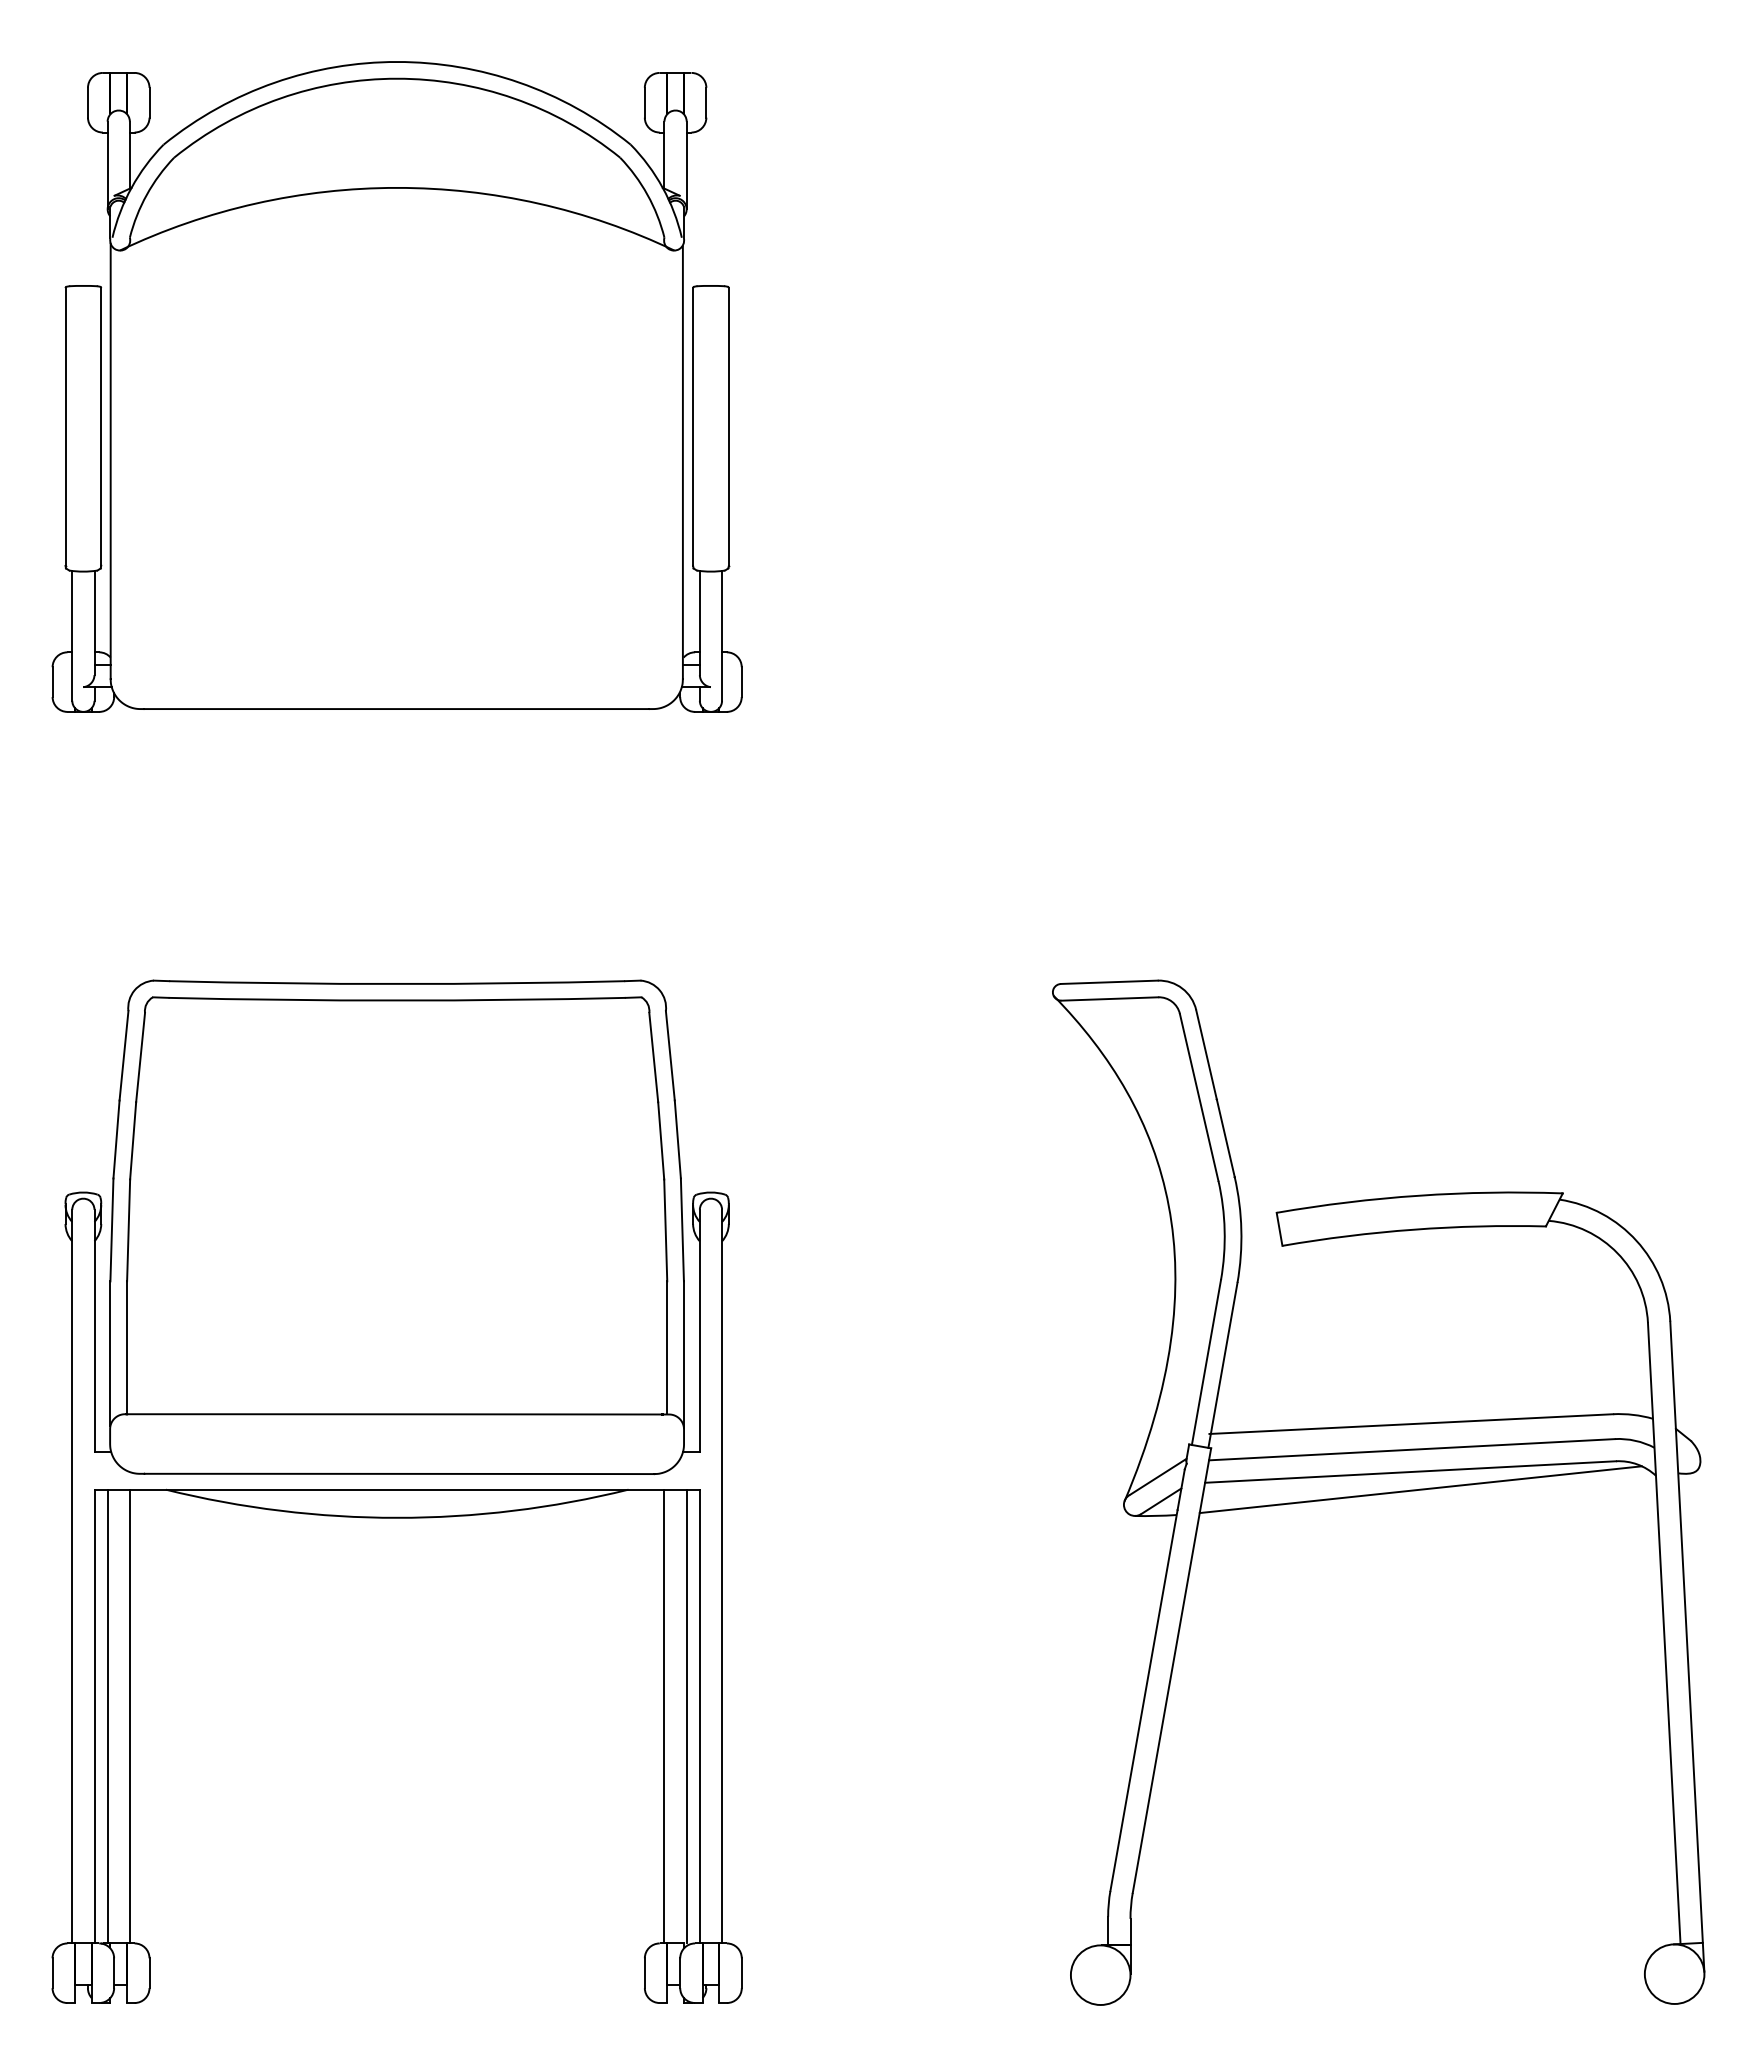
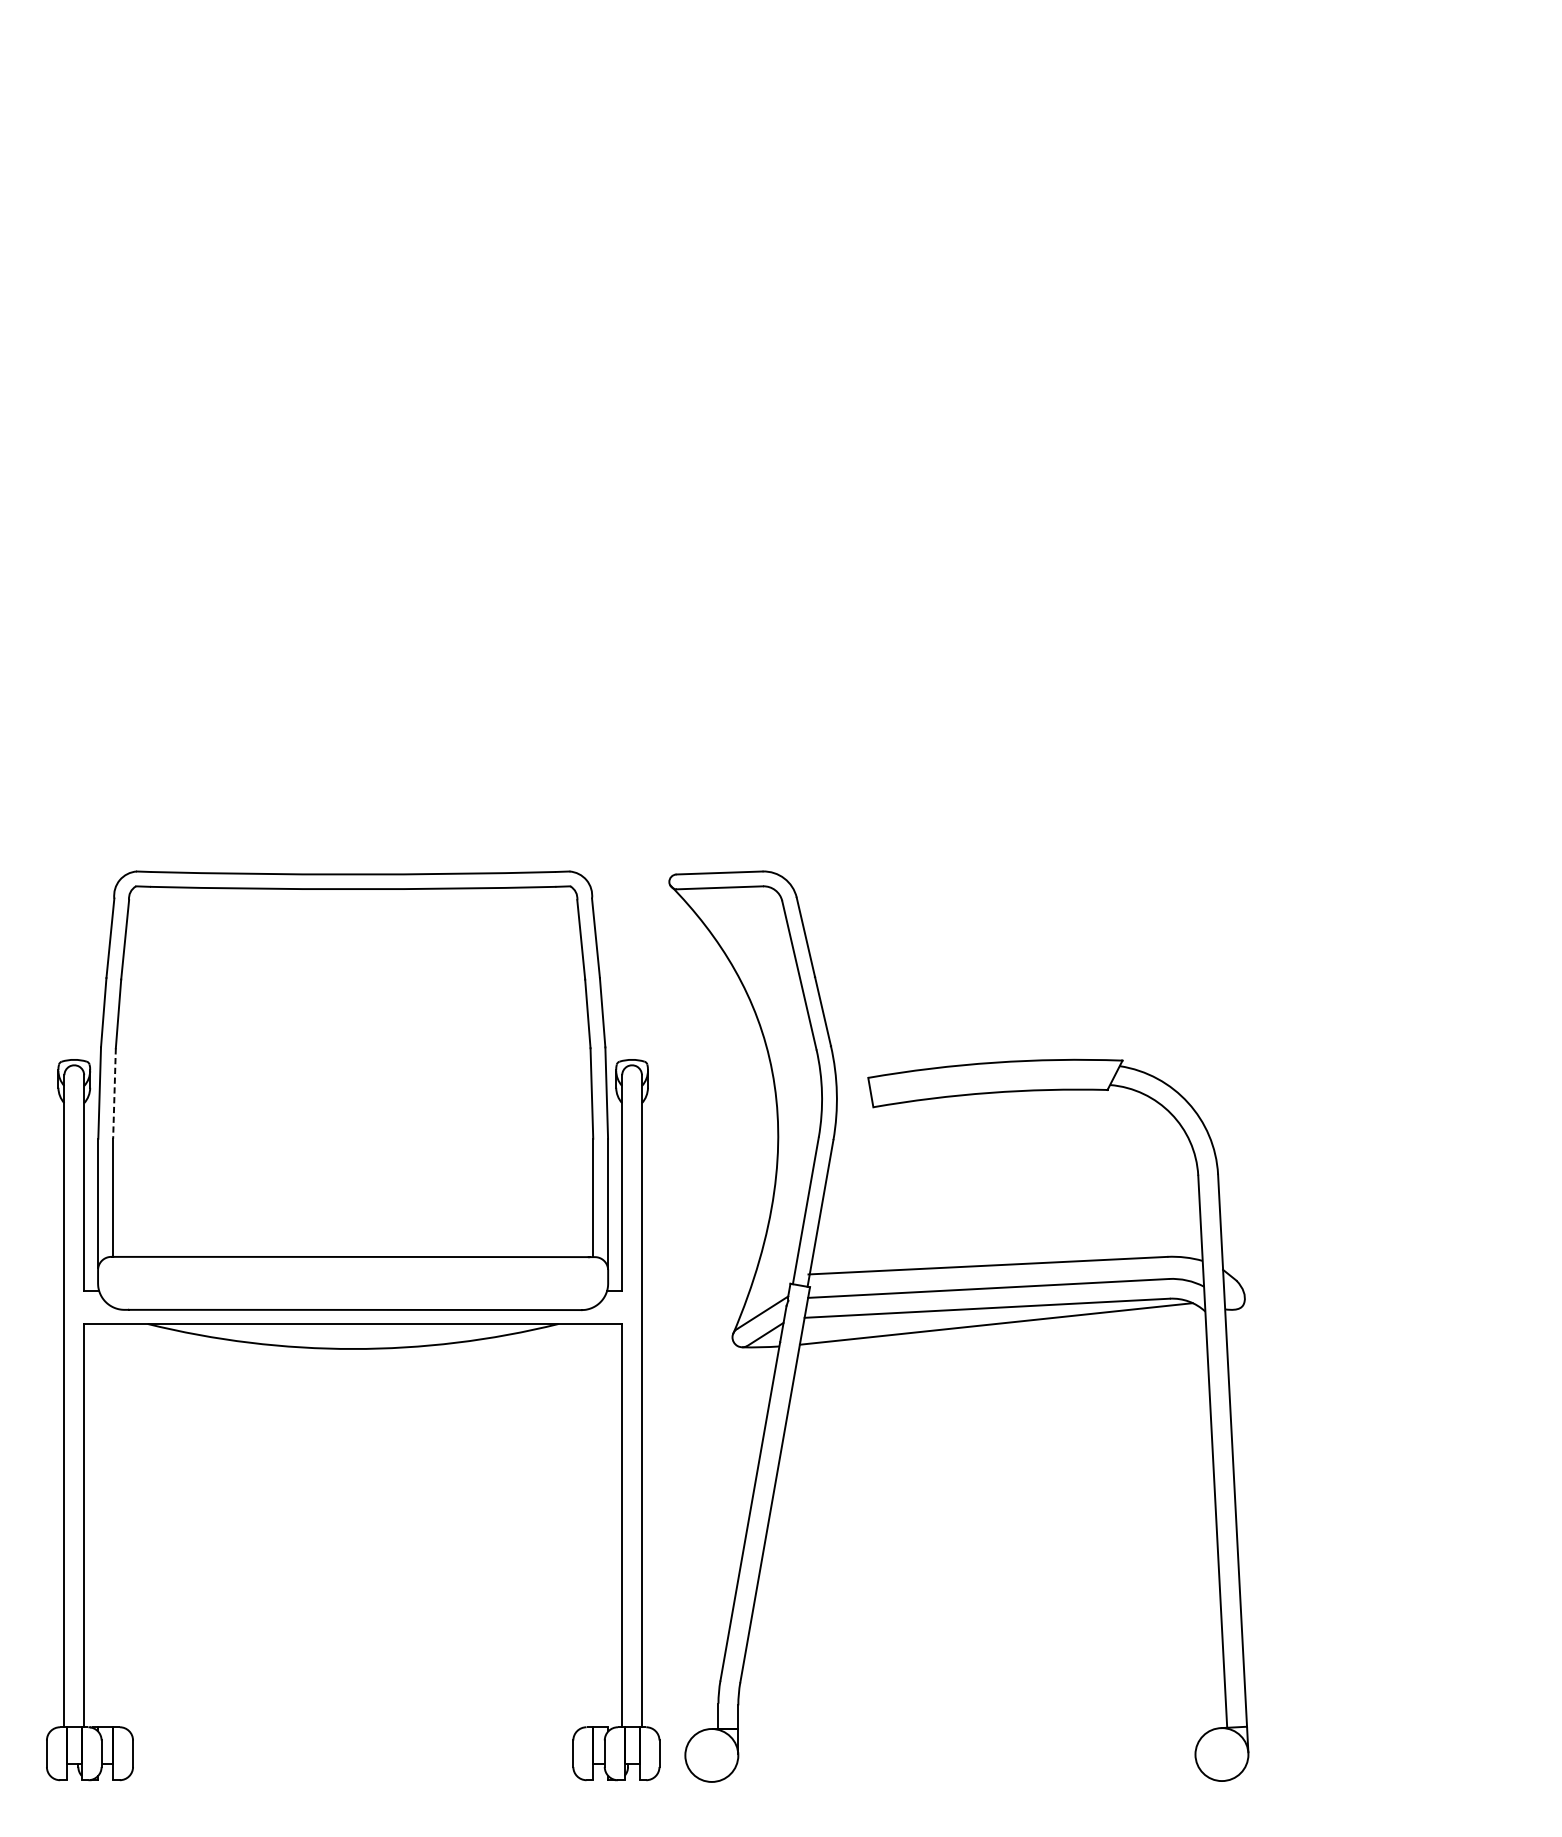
part: (396, 386) -> (352, 343), removed
line: (128, 1230) -> (114, 1093), solid -> dashed
part: (1378, 1492) -> (958, 1326), moved
line: (107, 1716) -> (95, 1525), removed
line: (129, 1716) -> (115, 1525), removed
line: (664, 1716) -> (590, 1525), removed
line: (686, 1716) -> (610, 1525), removed

